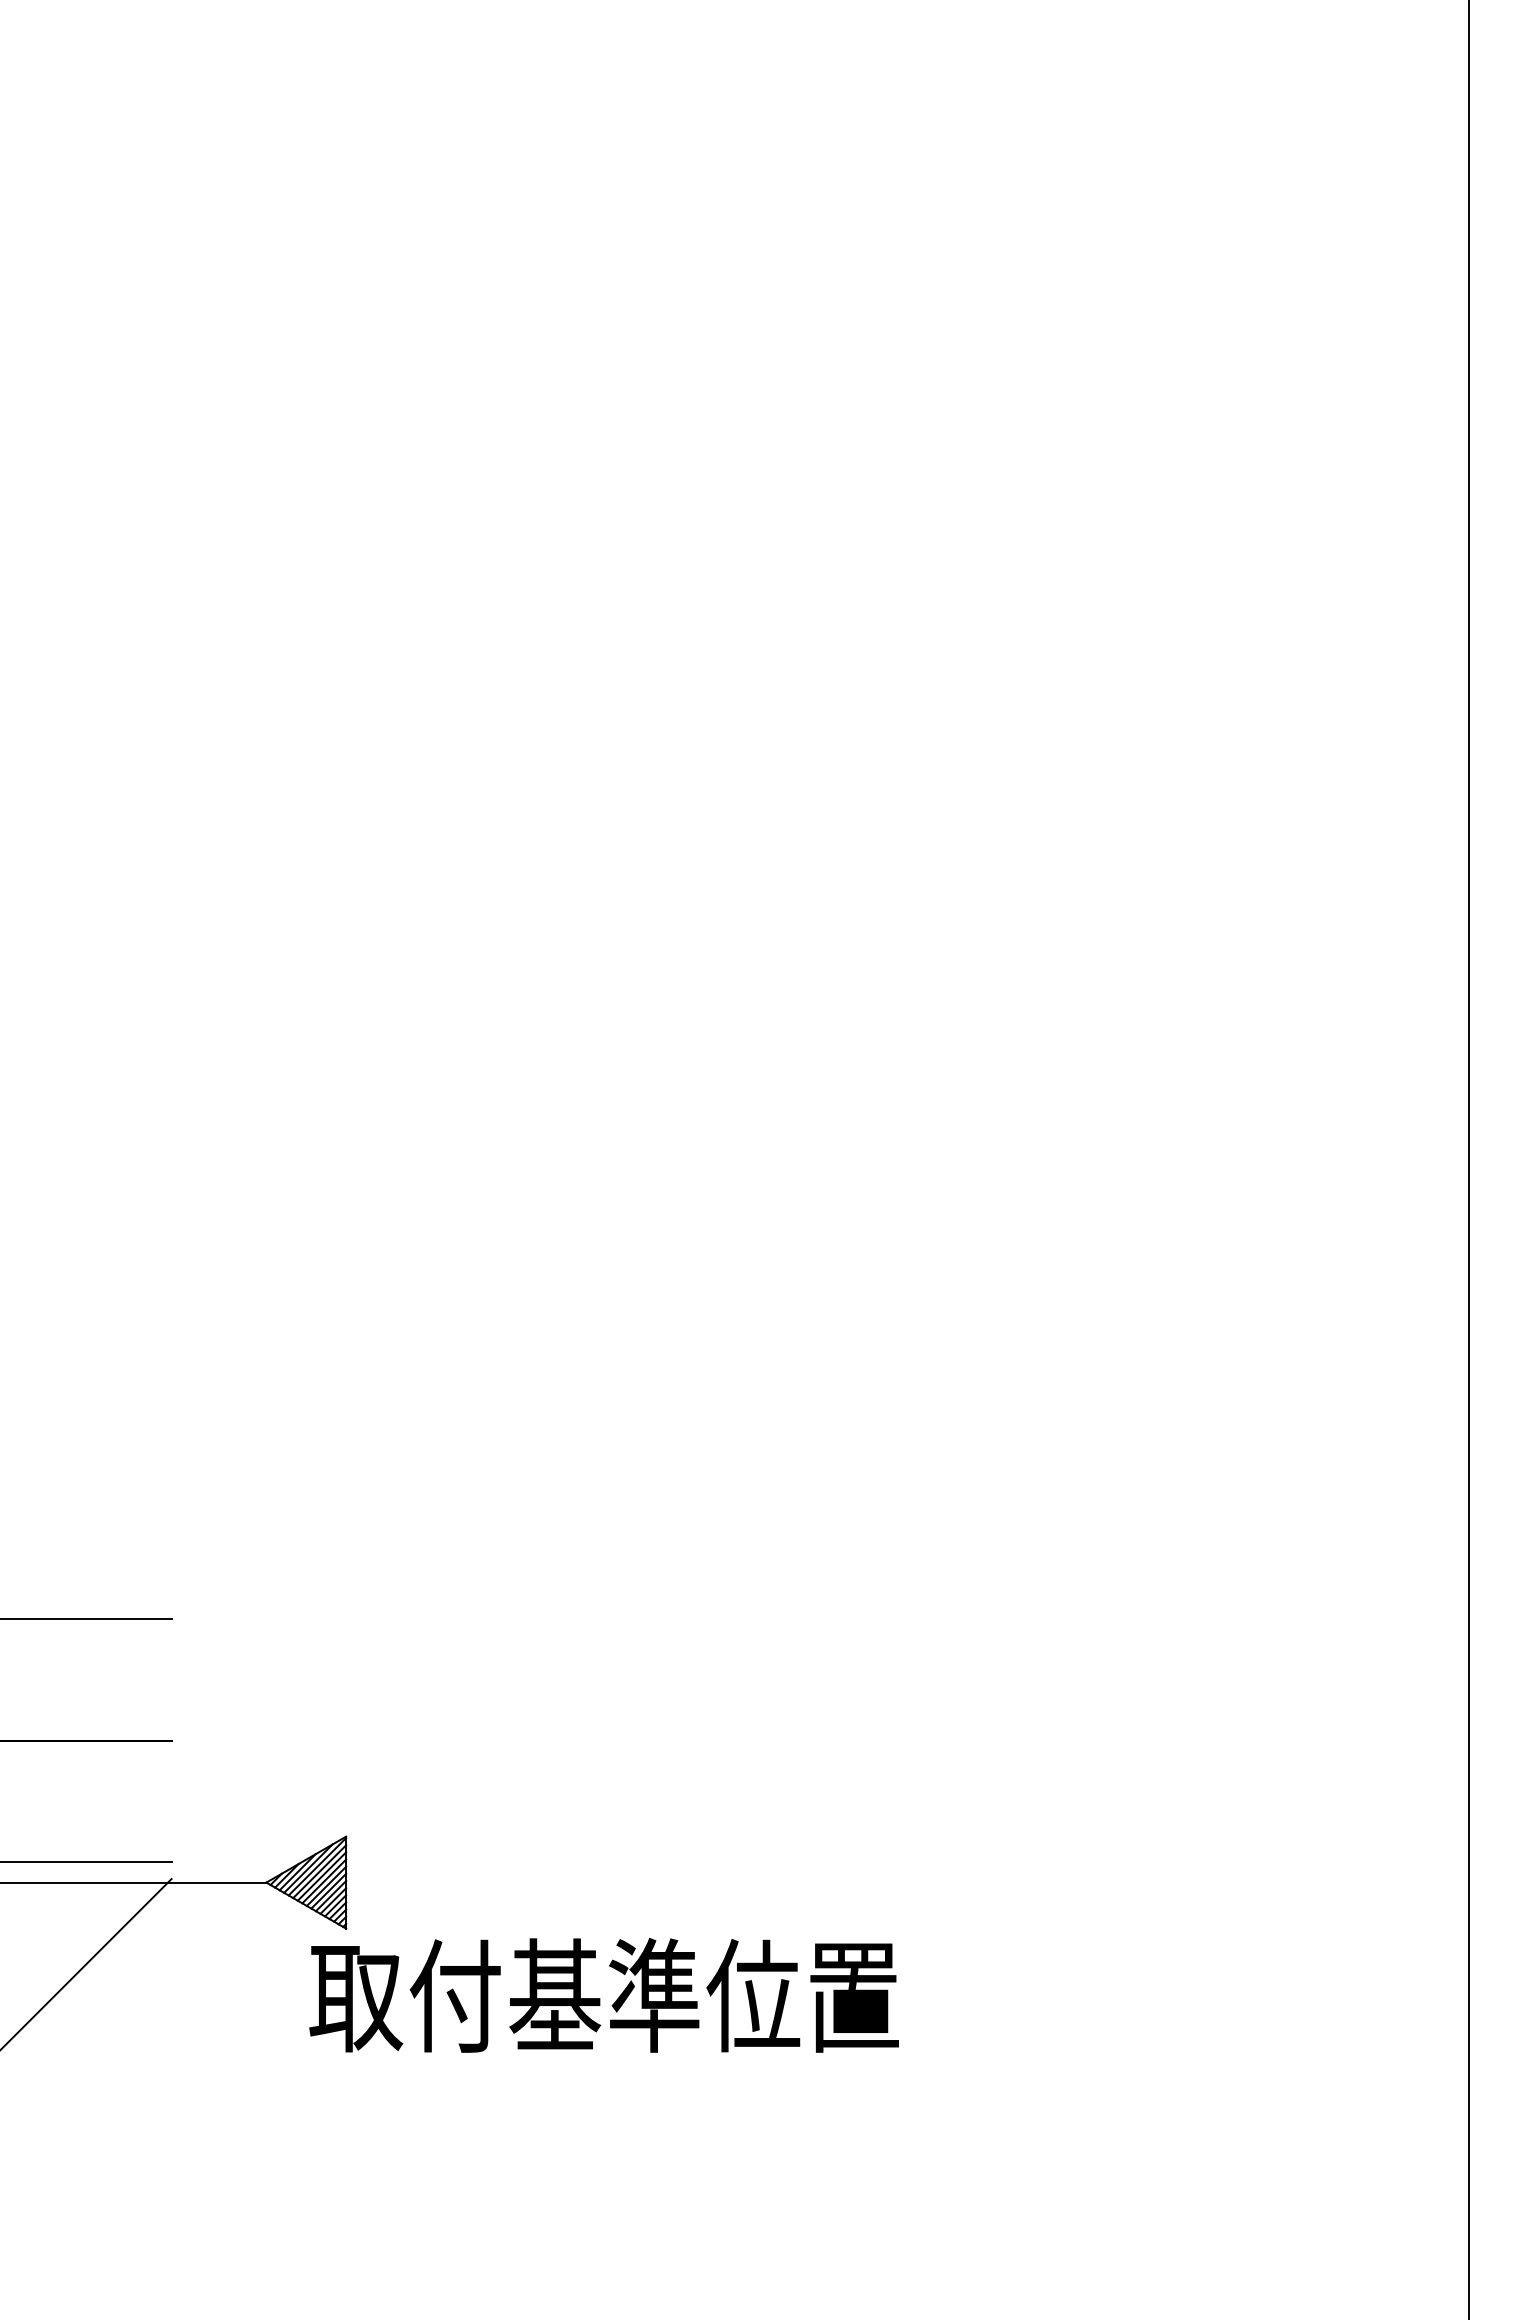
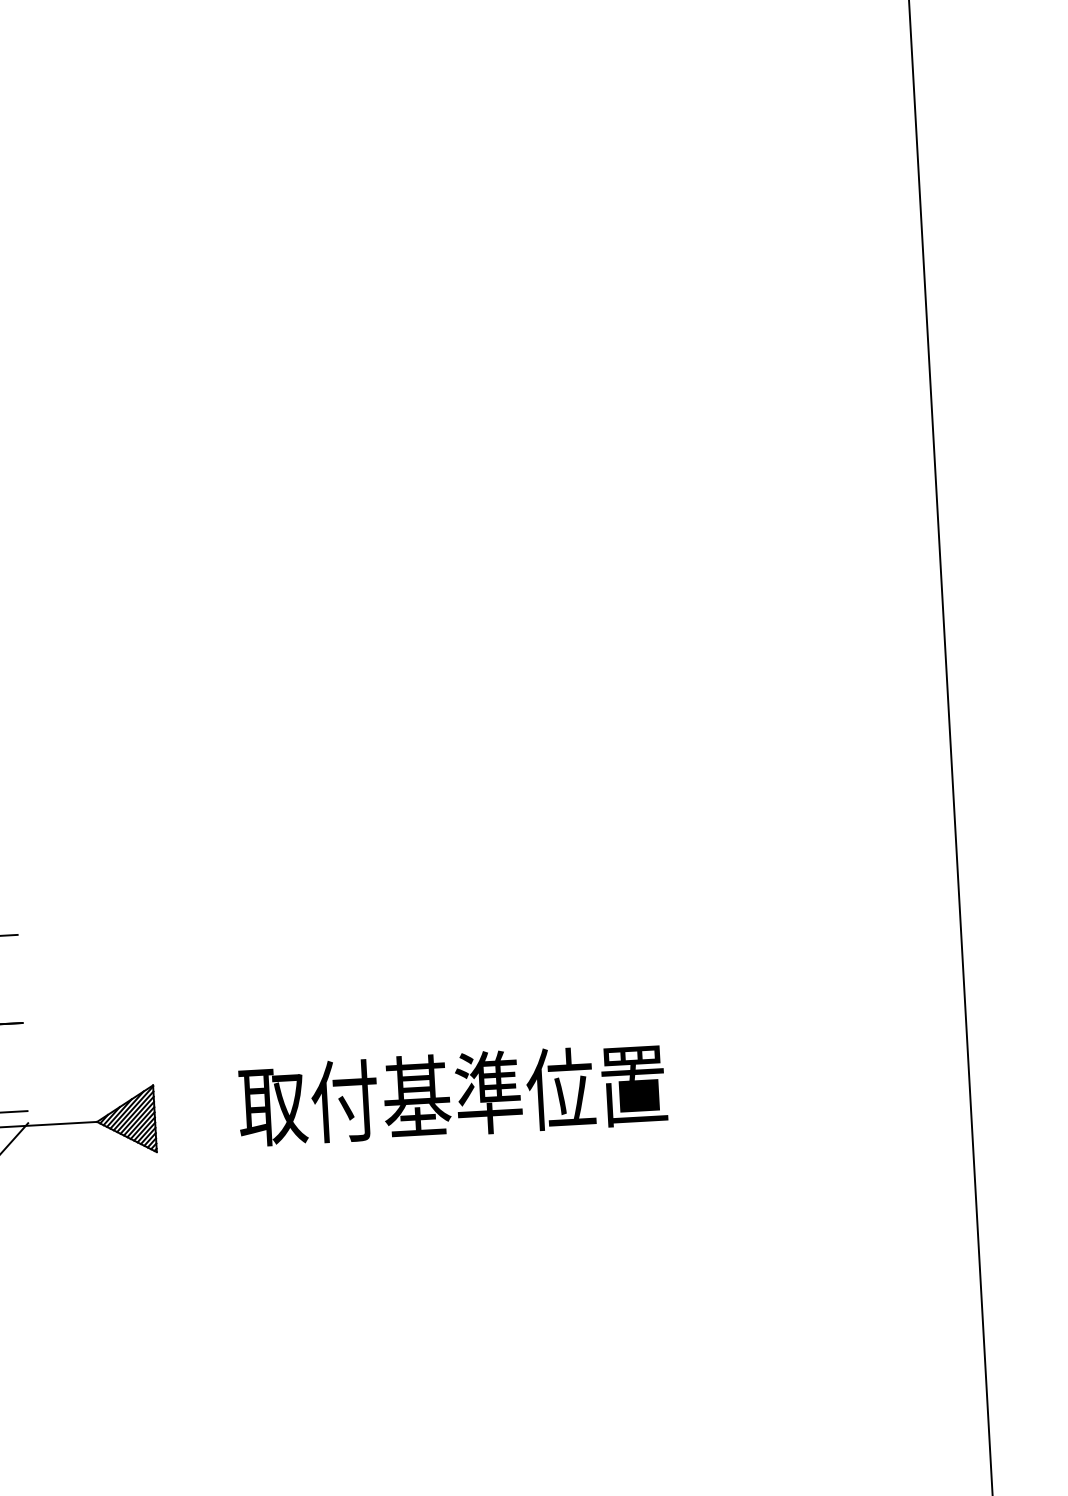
text: (603, 1995) -> (452, 1094), moved

